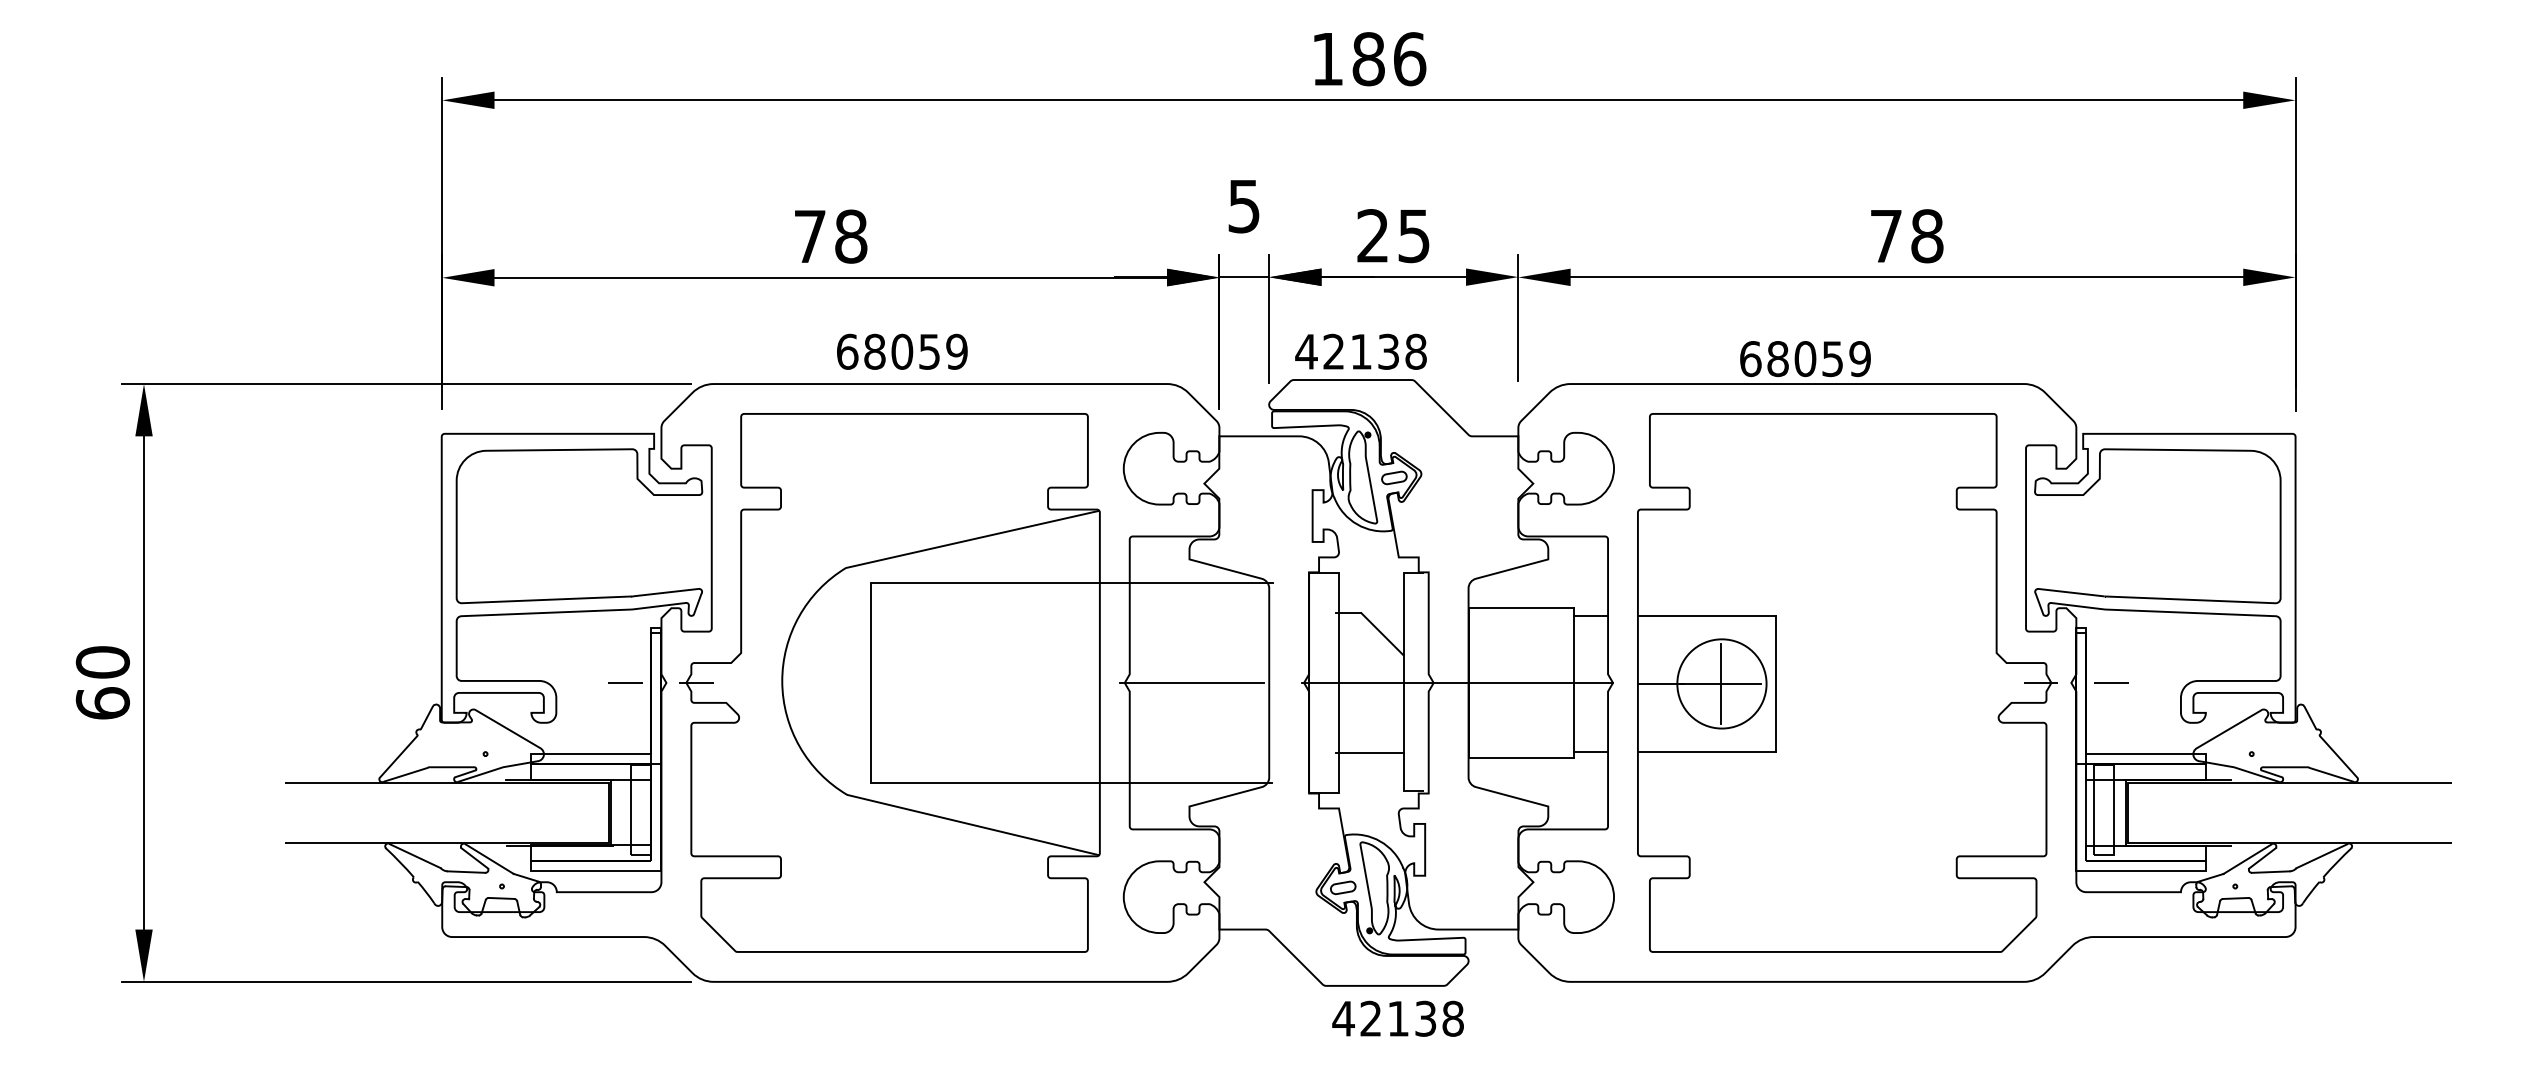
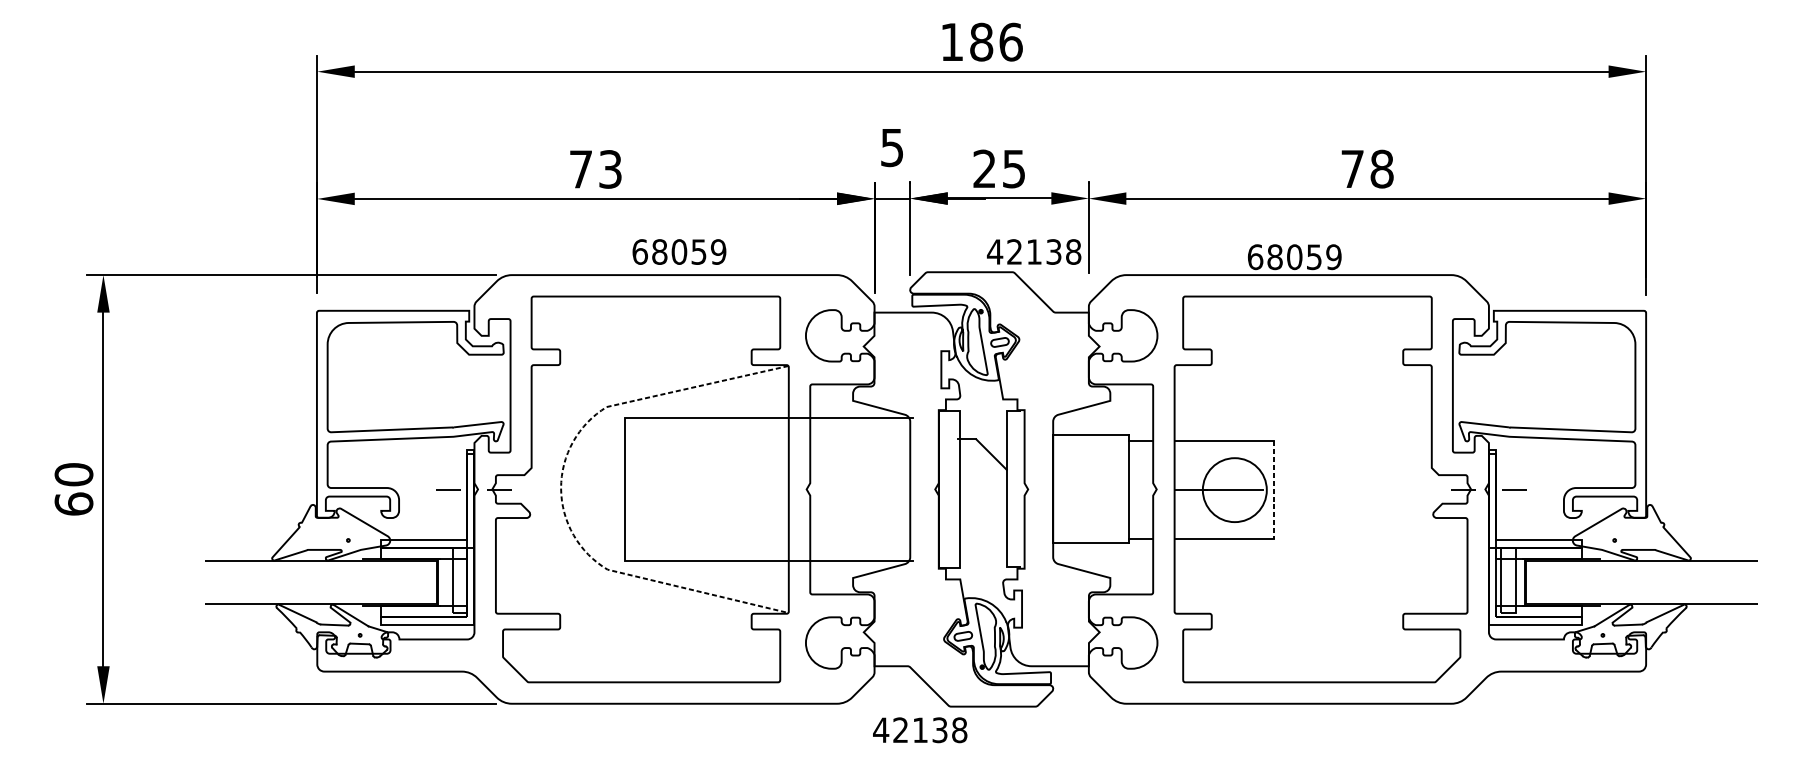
text: (851, 236) -> (610, 169), 78 -> 73
text: (902, 351) -> (679, 251), moved
text: (1360, 351) -> (1033, 251), moved
line: (782, 681) -> (561, 488), solid -> dashed
line: (1191, 682) -> (854, 489), removed
line: (1457, 682) -> (1045, 489), removed
line: (1720, 683) -> (1233, 489), removed
line: (1776, 684) -> (1273, 490), solid -> dashed
line: (1369, 752) -> (982, 539), removed
text: (1397, 1018) -> (919, 730), moved

